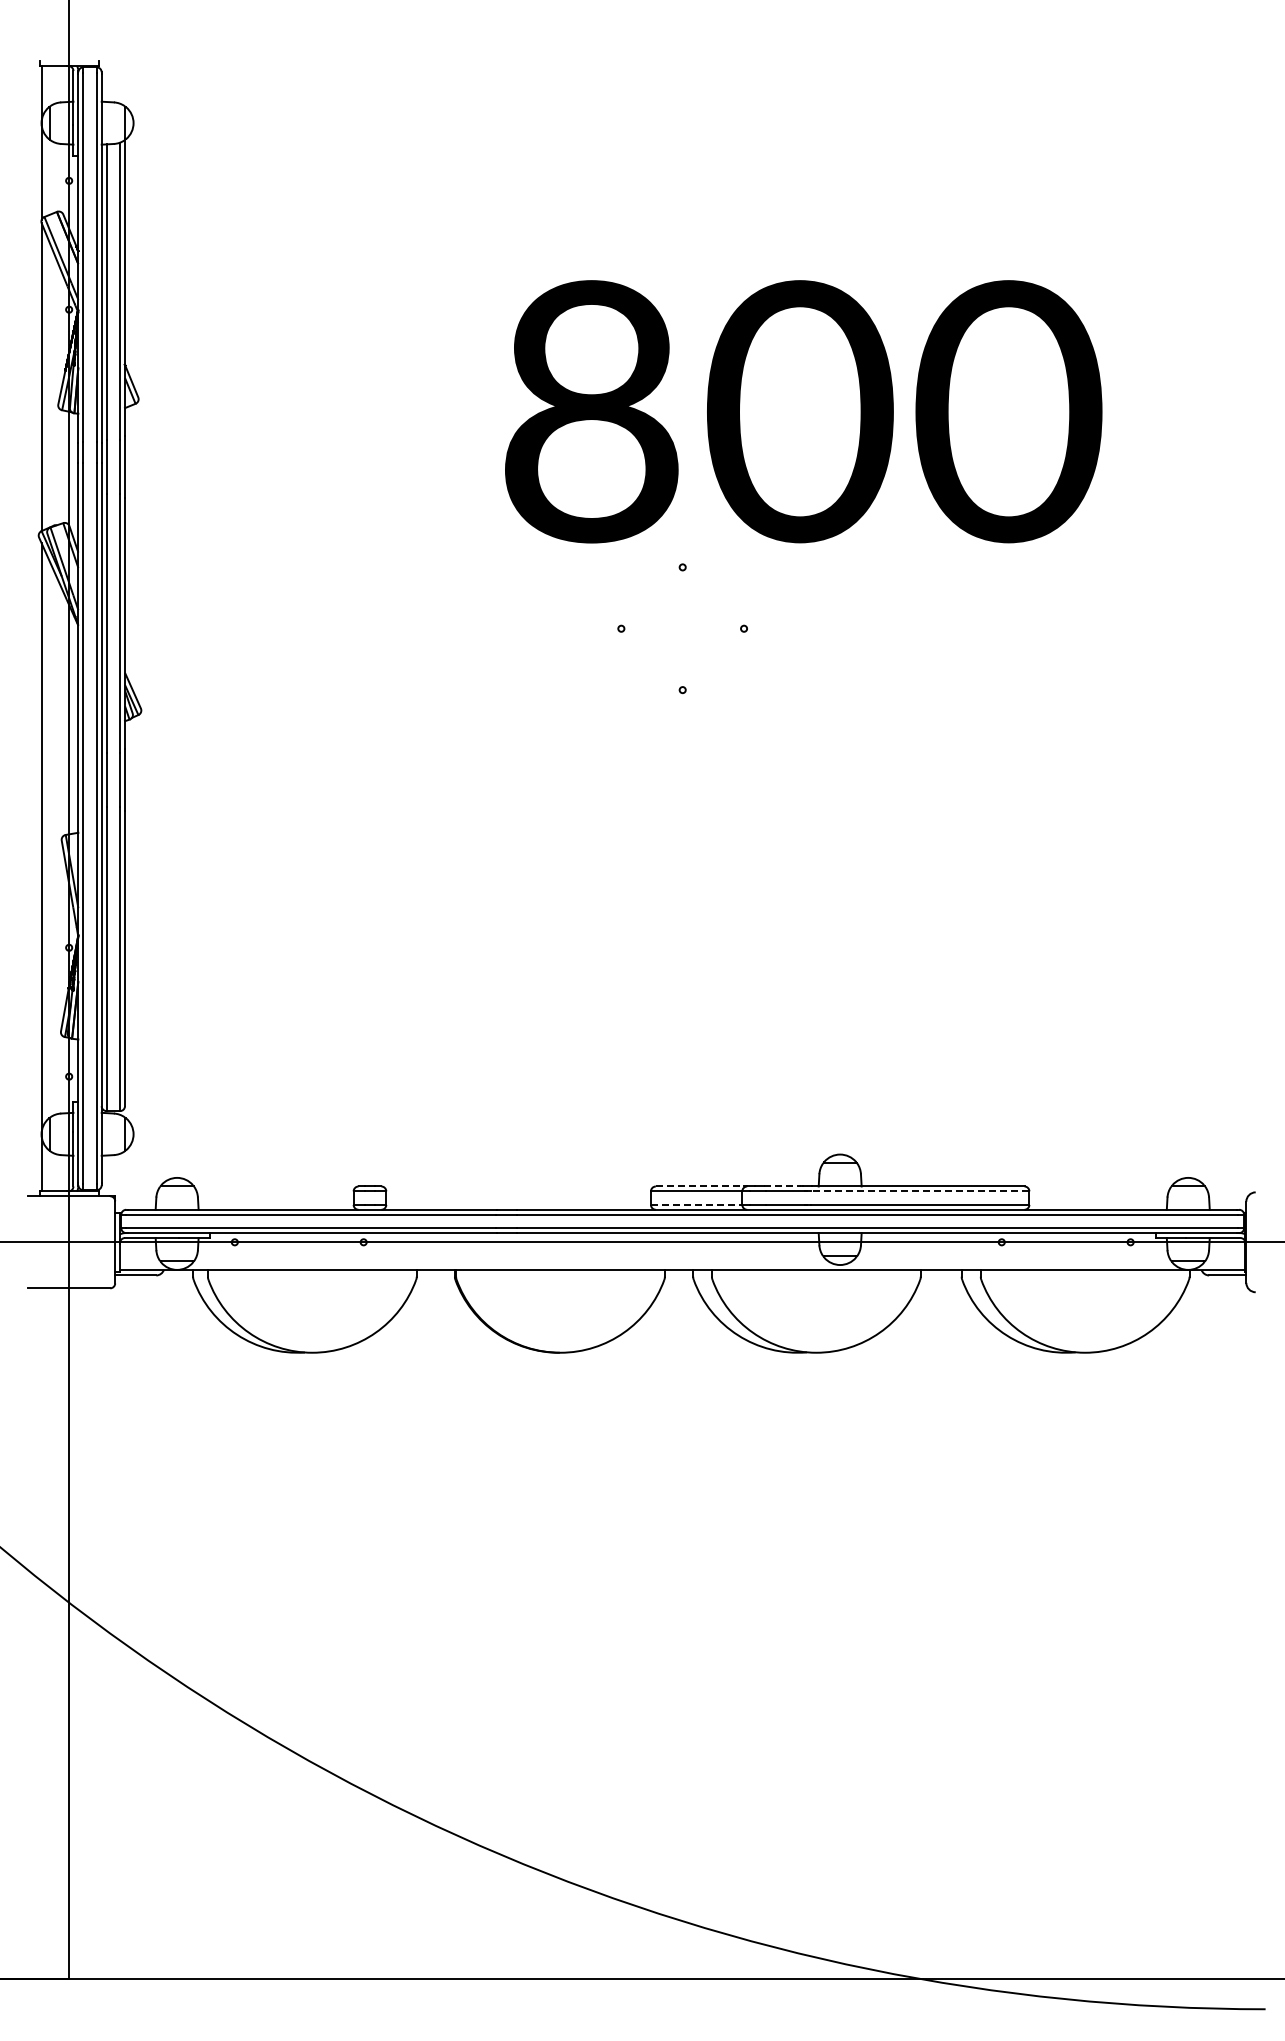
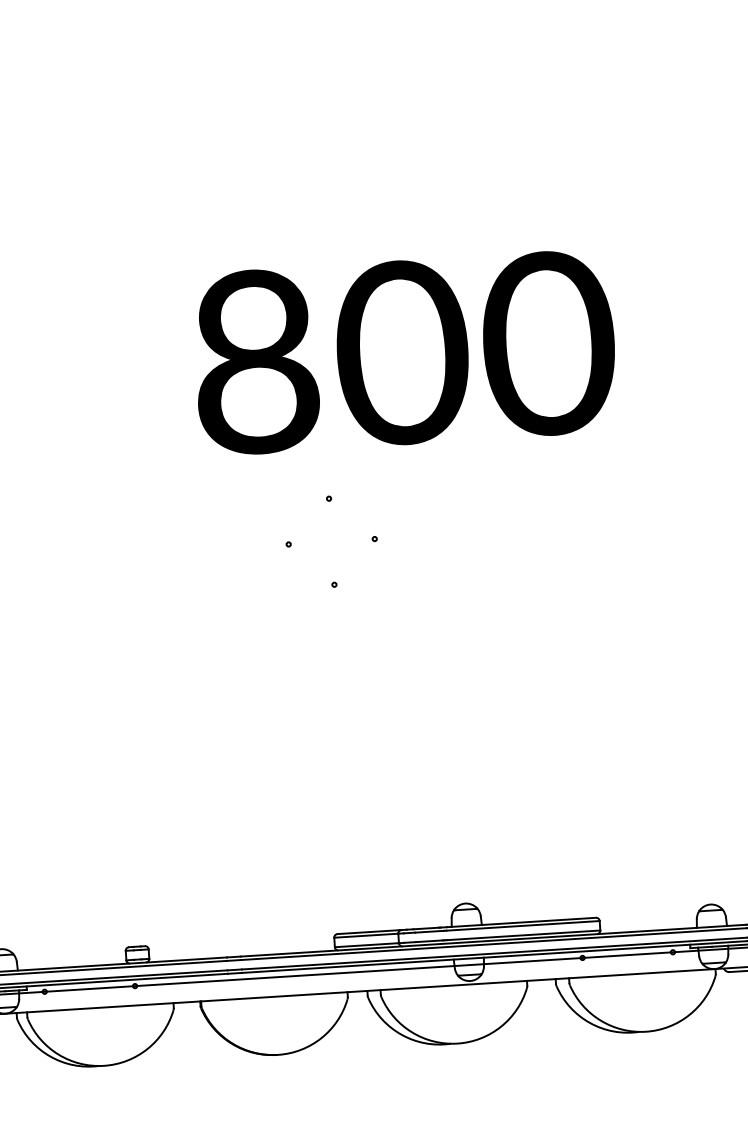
text: (803, 411) -> (404, 352), moved
line: (700, 1186) -> (368, 932), dashed -> solid
line: (782, 1186) -> (426, 928), dashed -> solid
line: (919, 1191) -> (522, 925), dashed -> solid
line: (696, 1204) -> (366, 944), dashed -> solid

